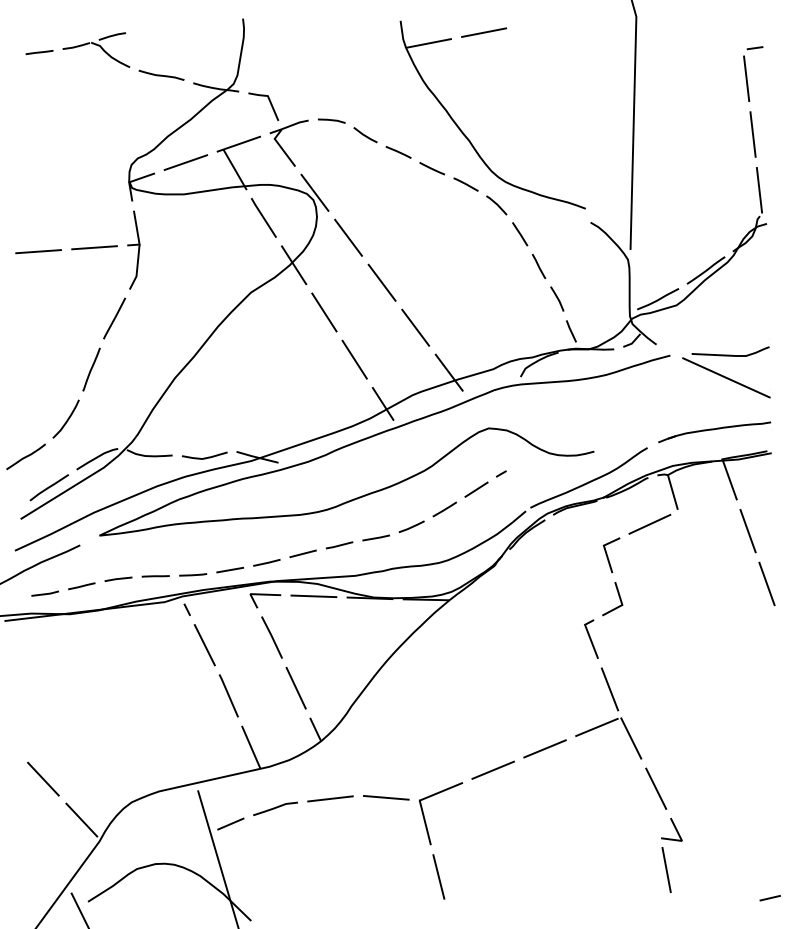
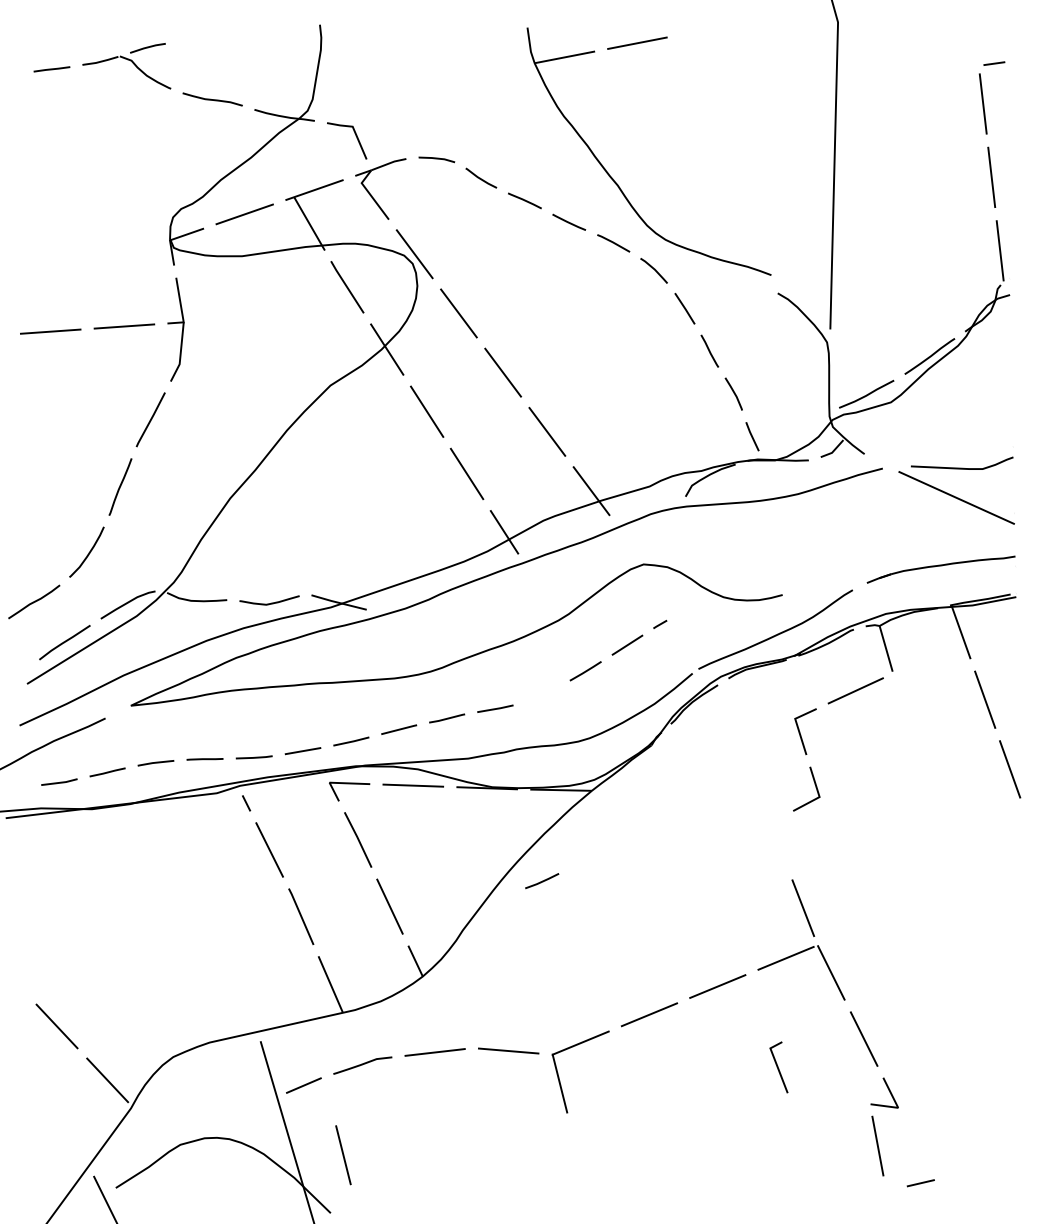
line: (411, 526) -> (541, 880), moved
line: (591, 638) -> (778, 1066), moved
line: (438, 876) -> (342, 1154), moved
line: (769, 898) -> (919, 1183), moved

